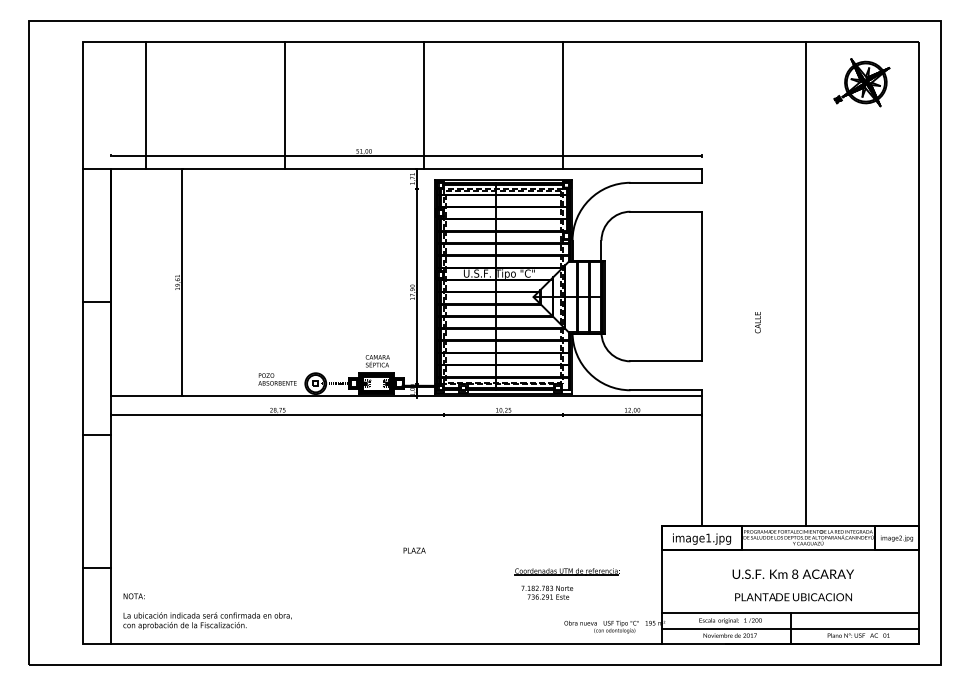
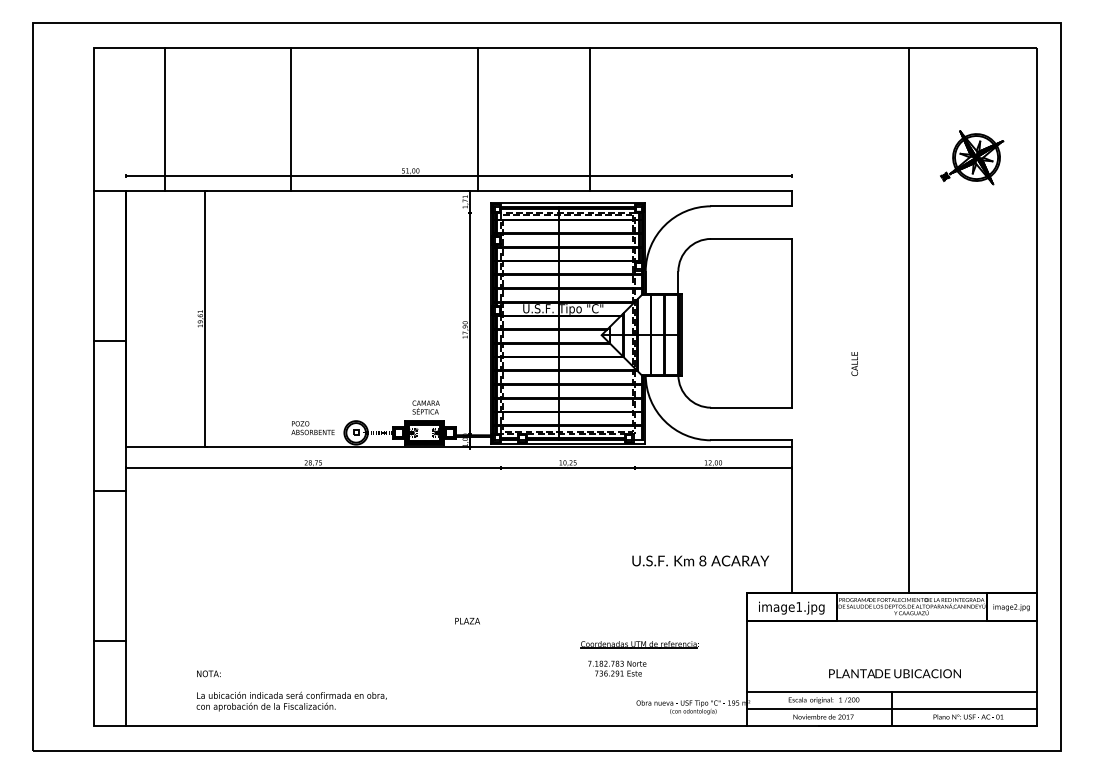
part: (861, 82) -> (971, 157), moved
line: (285, 105) -> (291, 119), moved
line: (563, 105) -> (590, 119), moved
text: (792, 573) -> (699, 560), moved
text: (207, 611) -> (291, 690), moved

